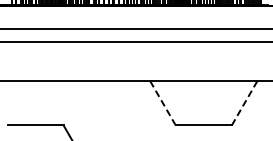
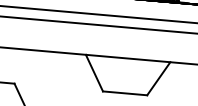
line: (162, 102) -> (94, 72), dashed -> solid
line: (244, 102) -> (158, 78), dashed -> solid

